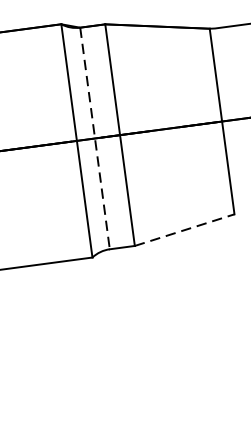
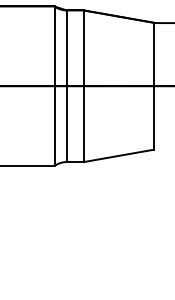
line: (94, 138) -> (66, 86), dashed -> solid
line: (185, 229) -> (119, 155), dashed -> solid

